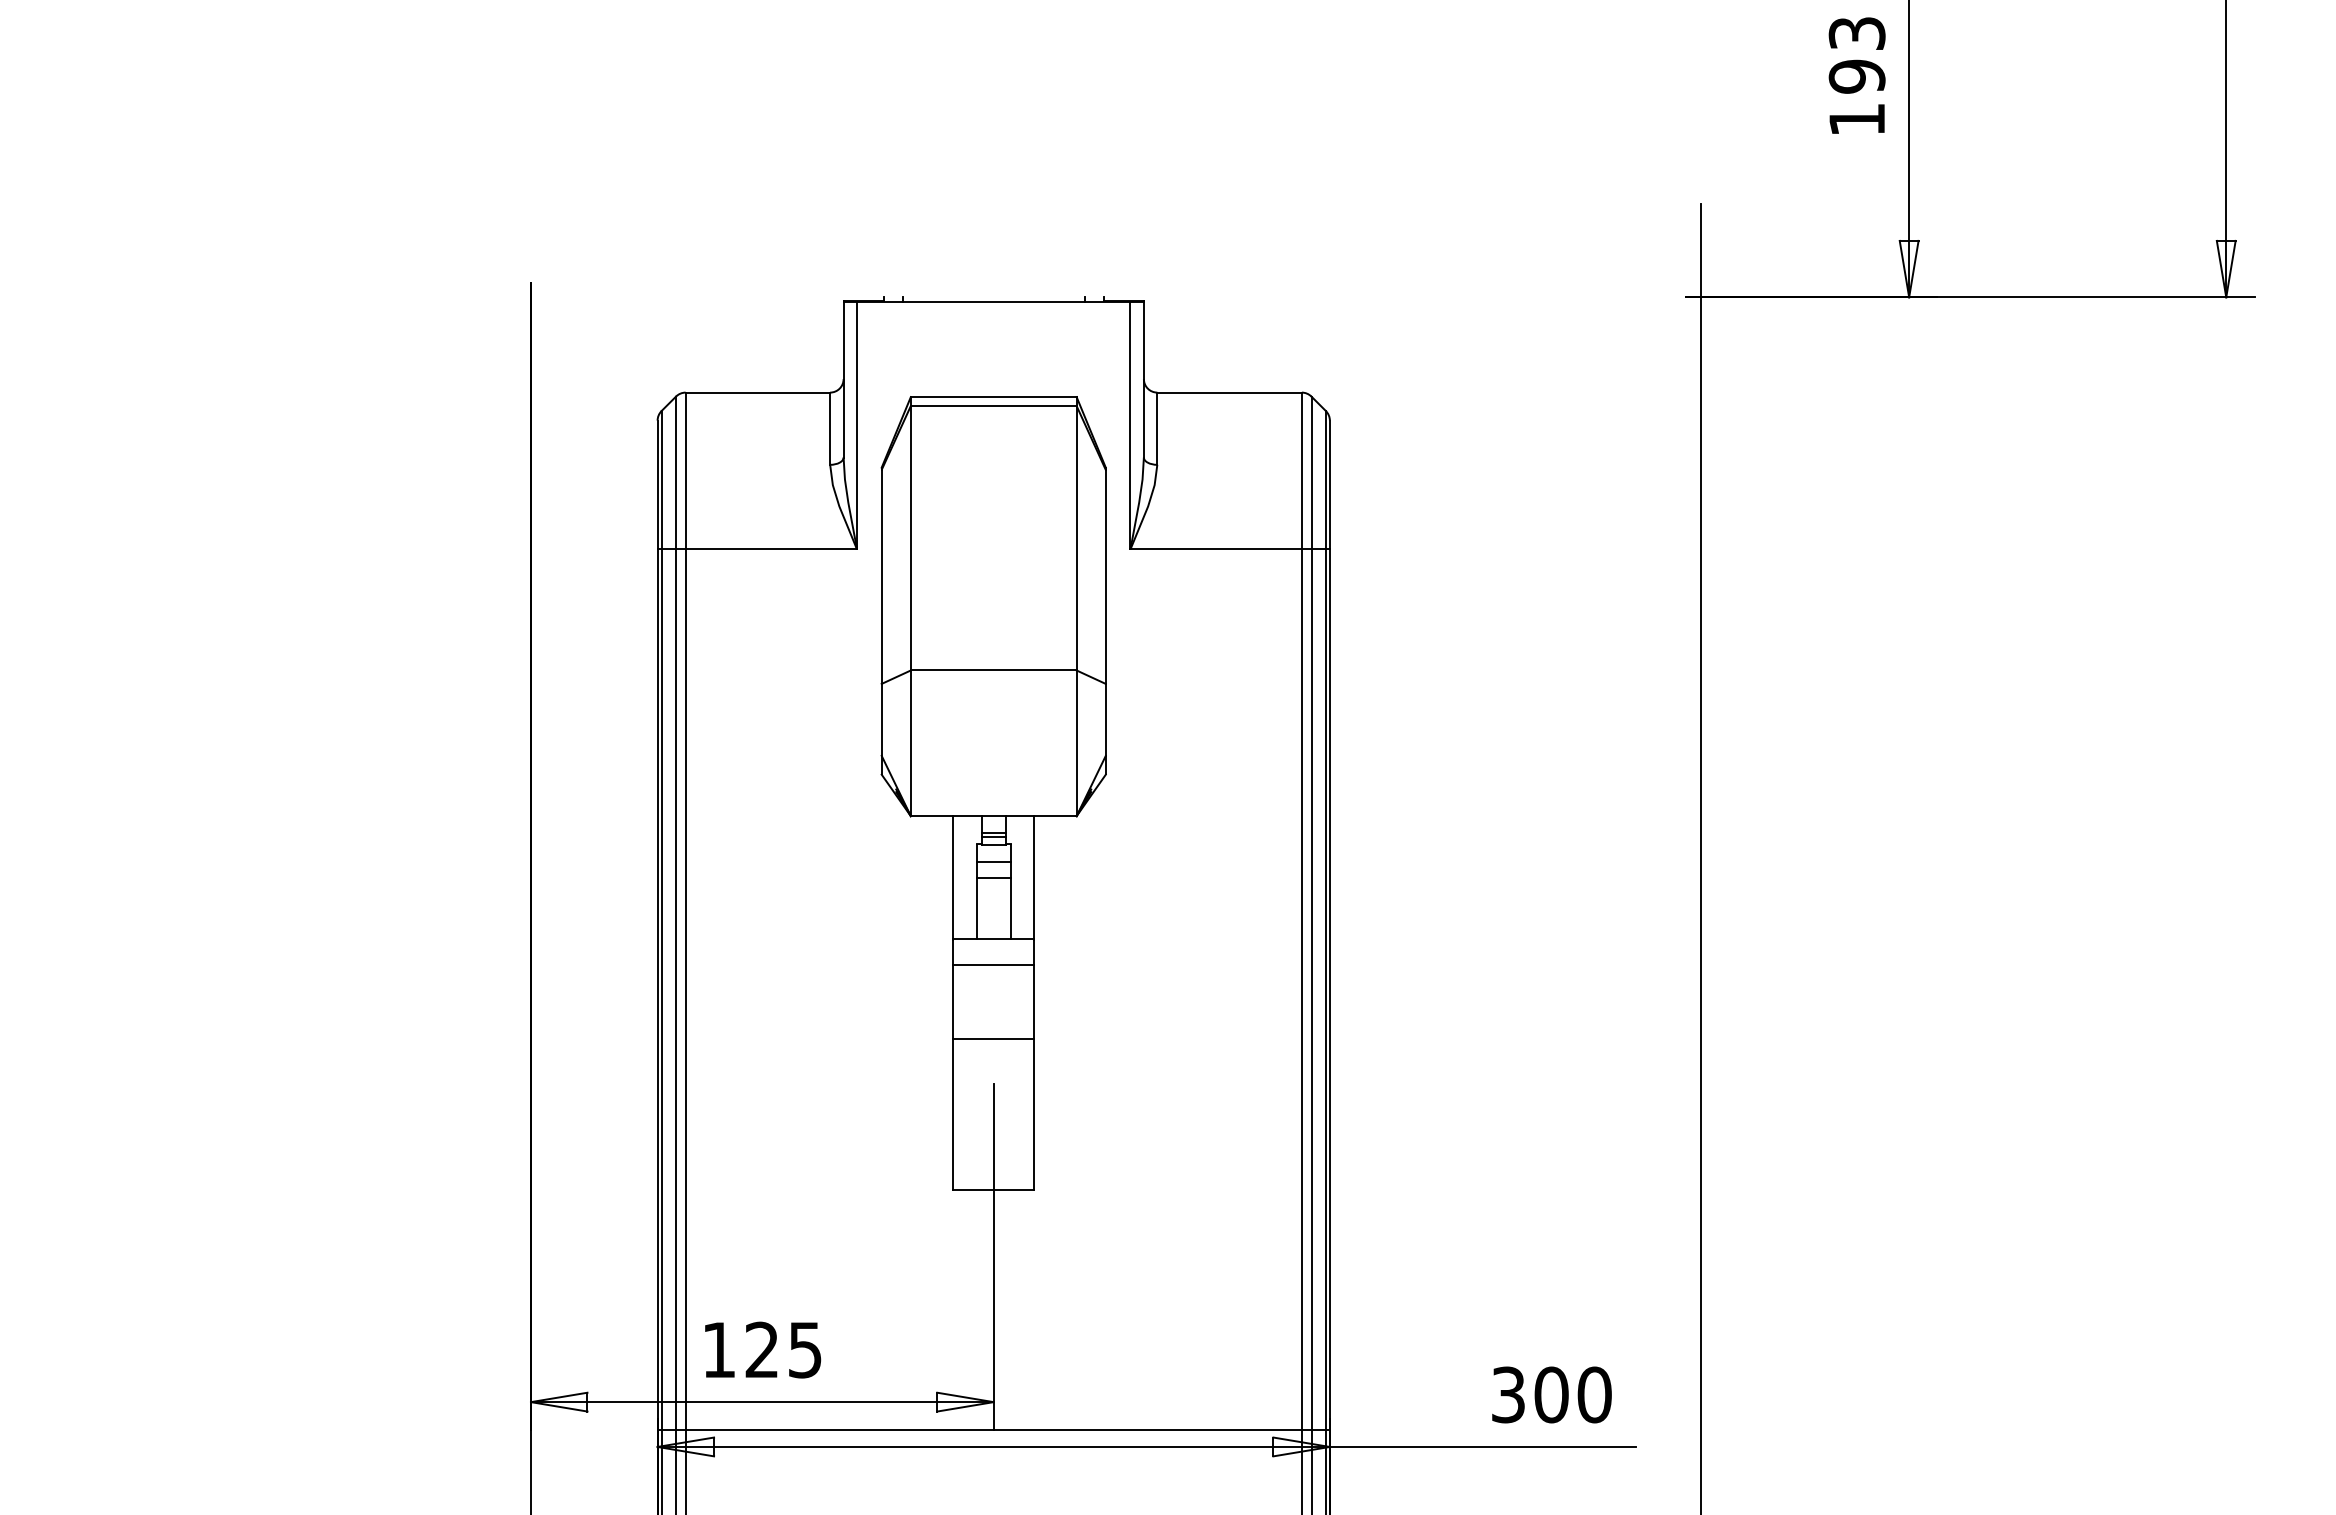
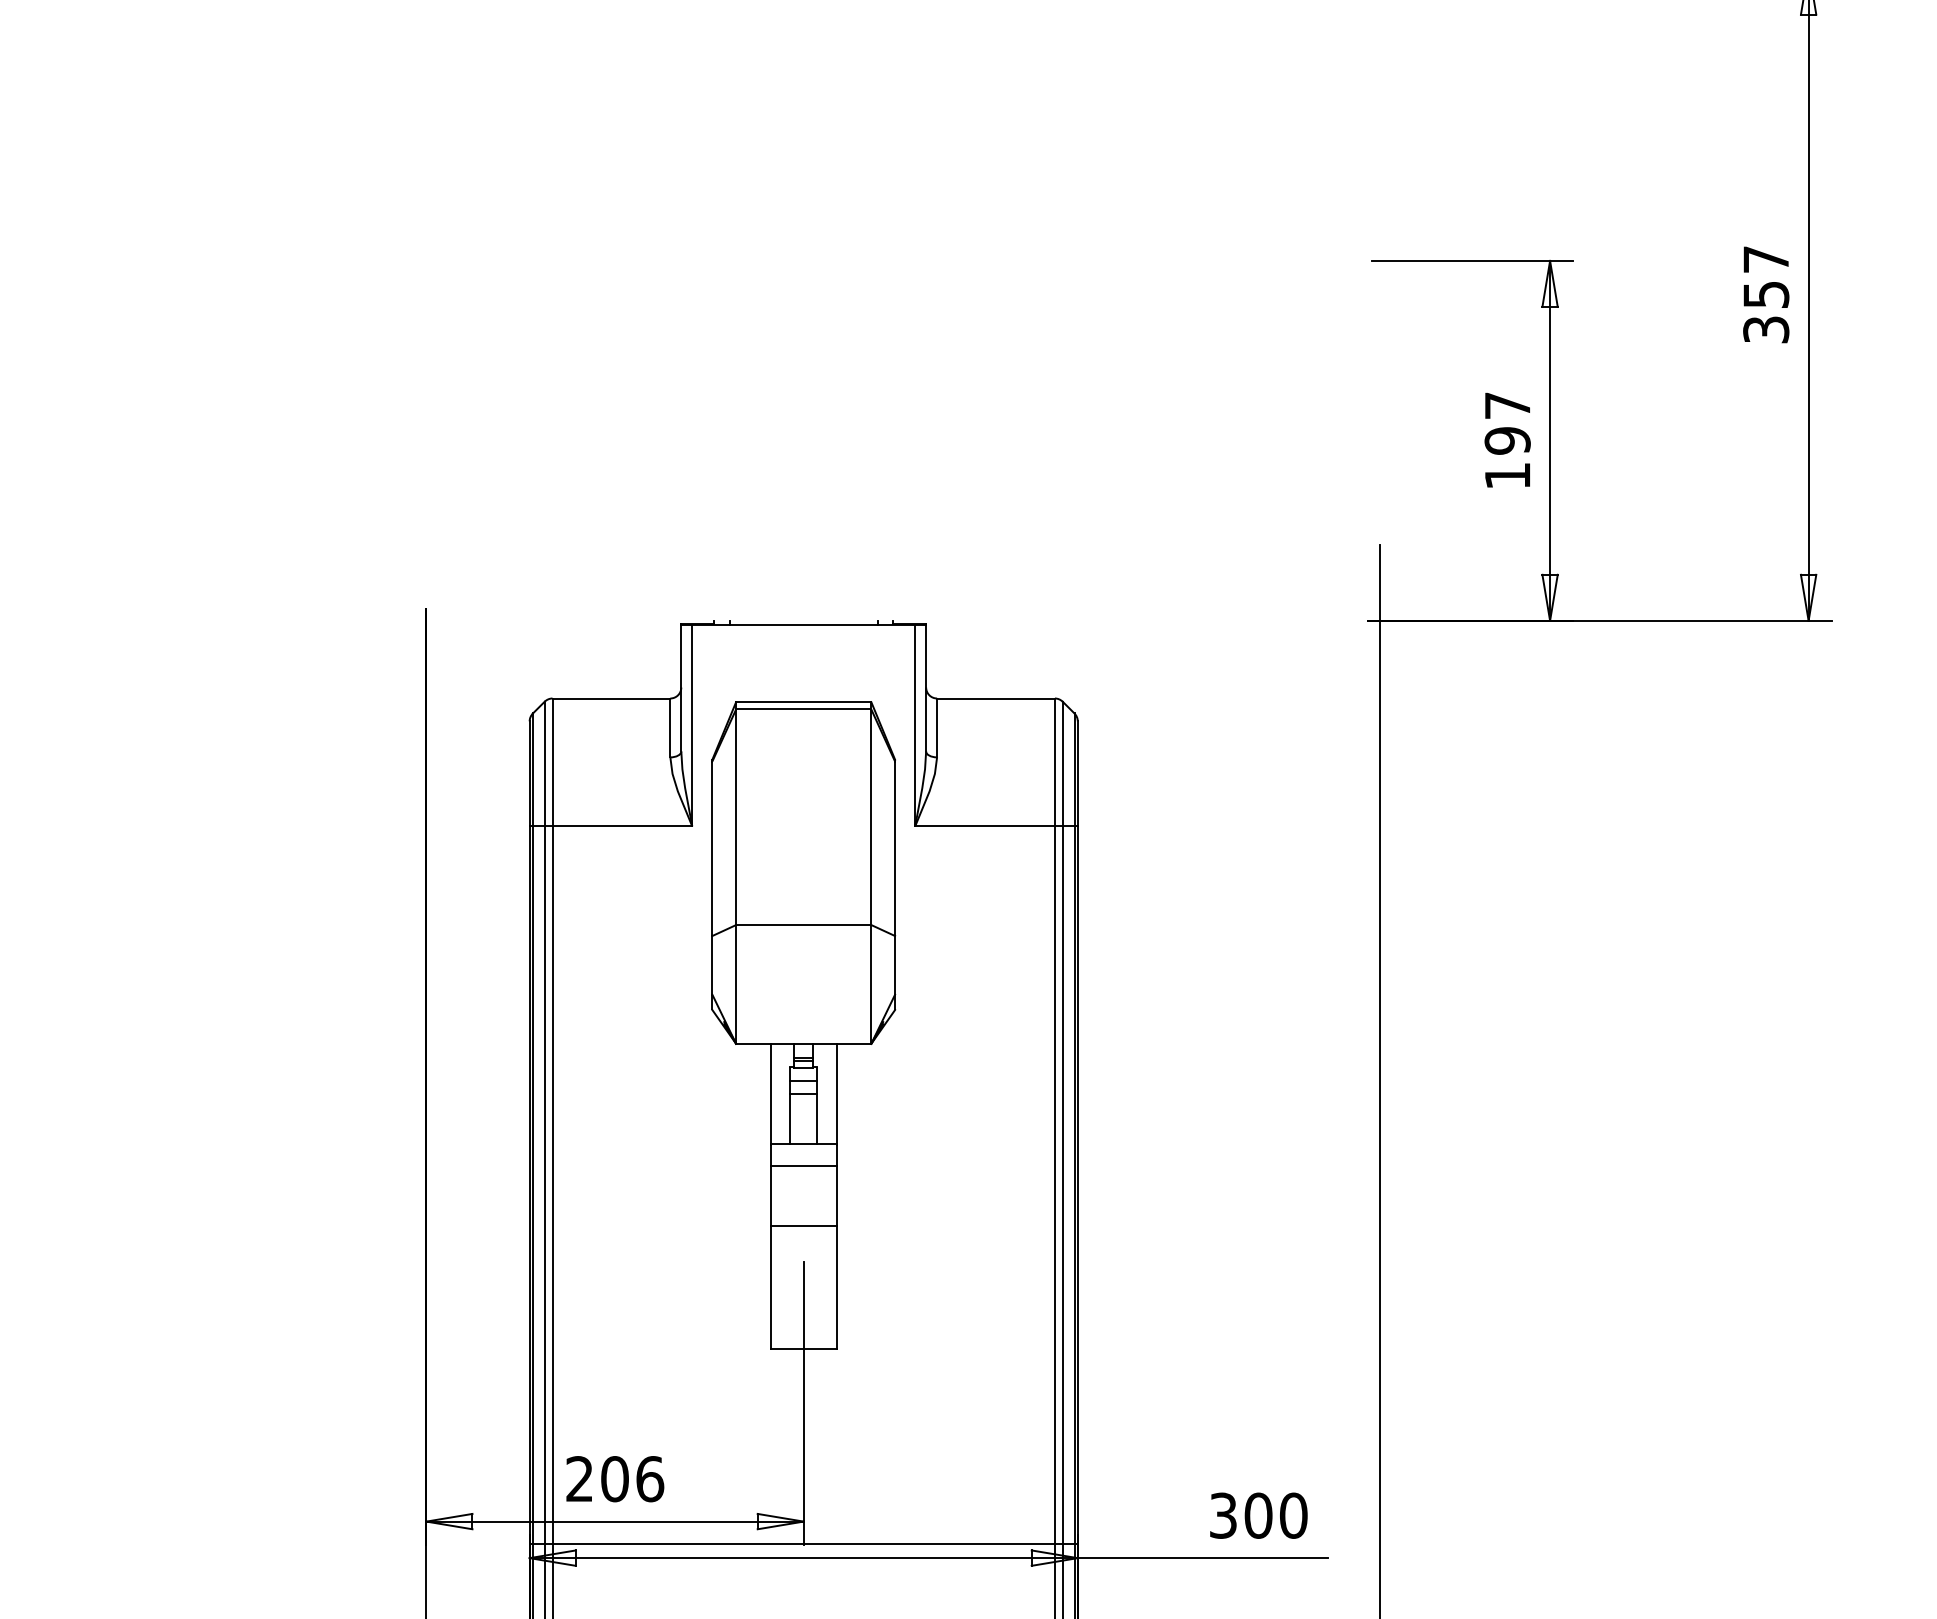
text: (1856, 33) -> (1507, 405), 193 -> 197
text: (762, 1350) -> (615, 1479), 125 -> 206

